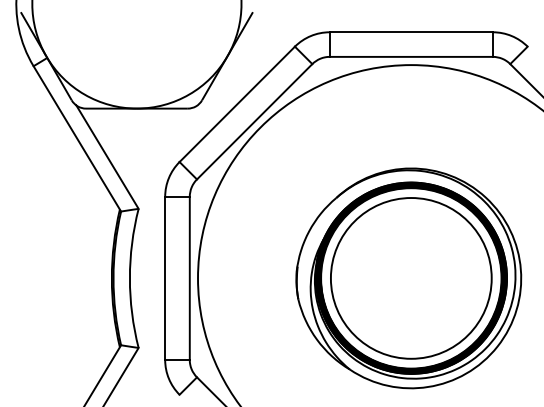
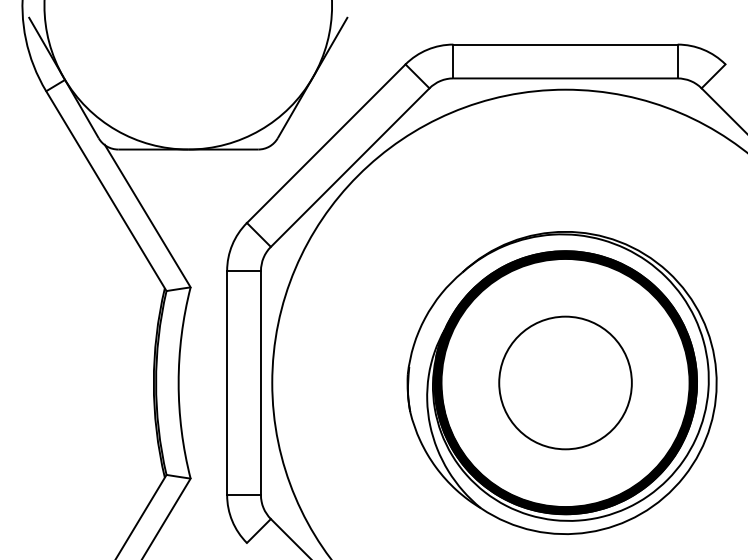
circle: (410, 278) -> (564, 383), size x0.6

